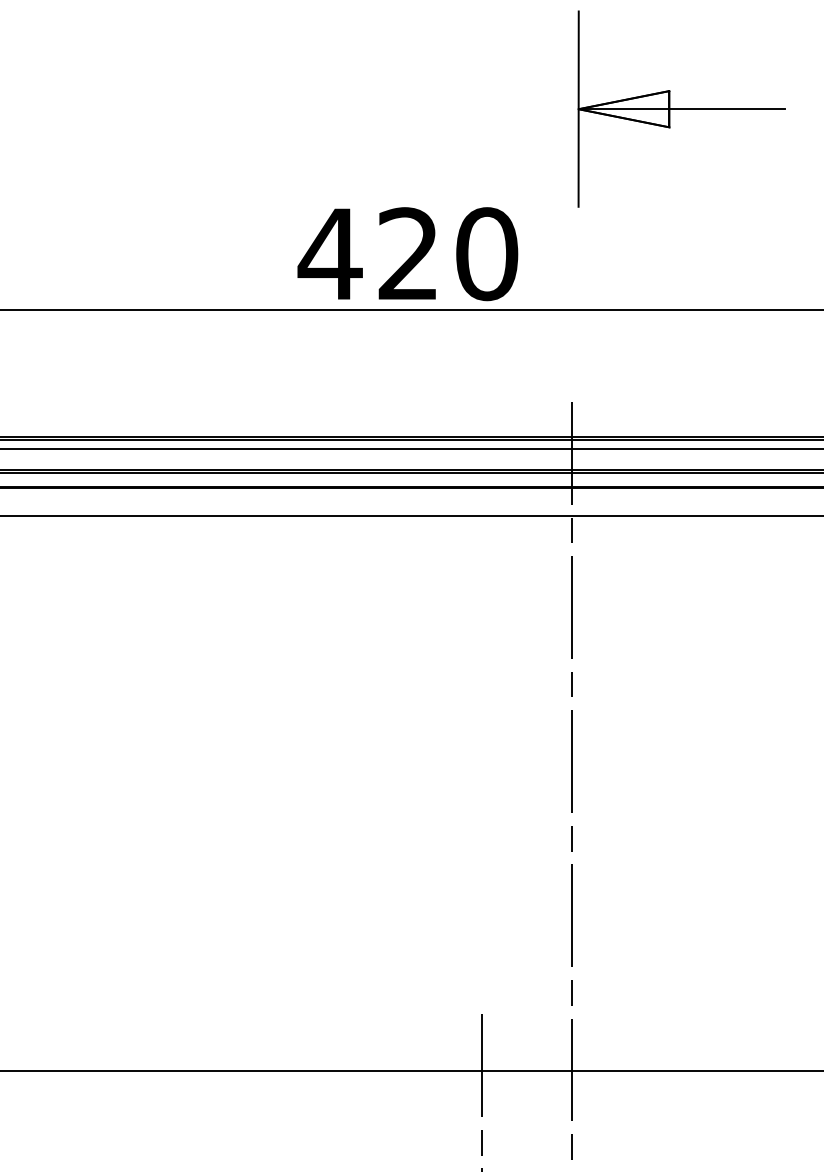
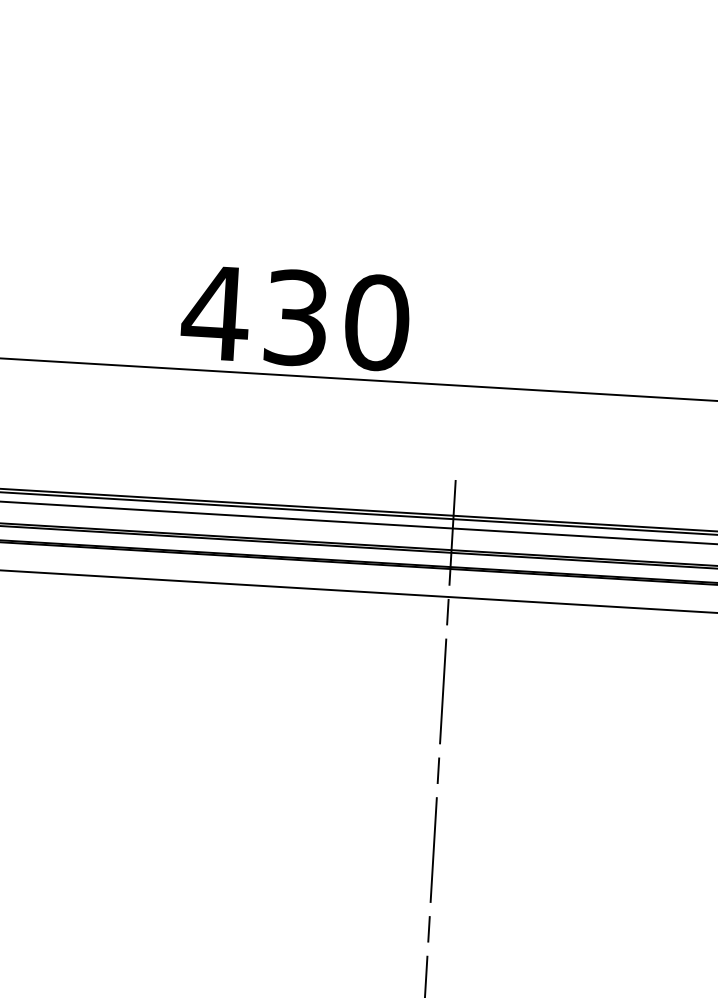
part: (681, 108) -> (585, 184), removed
text: (408, 254) -> (296, 318), 420 -> 430

